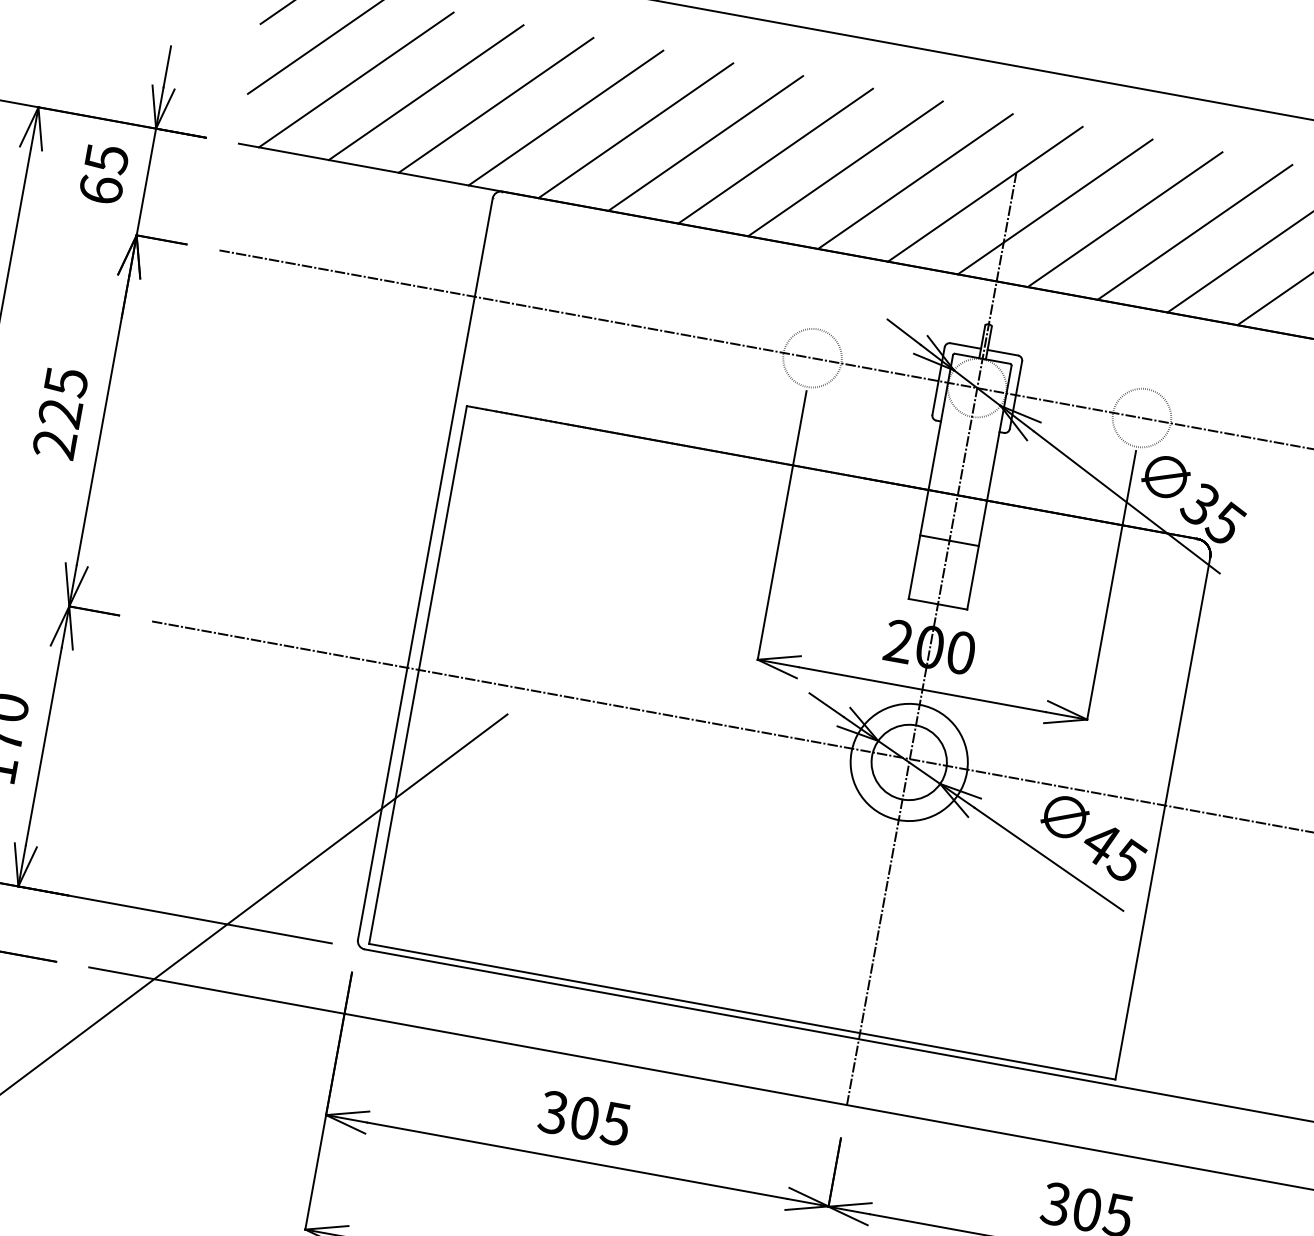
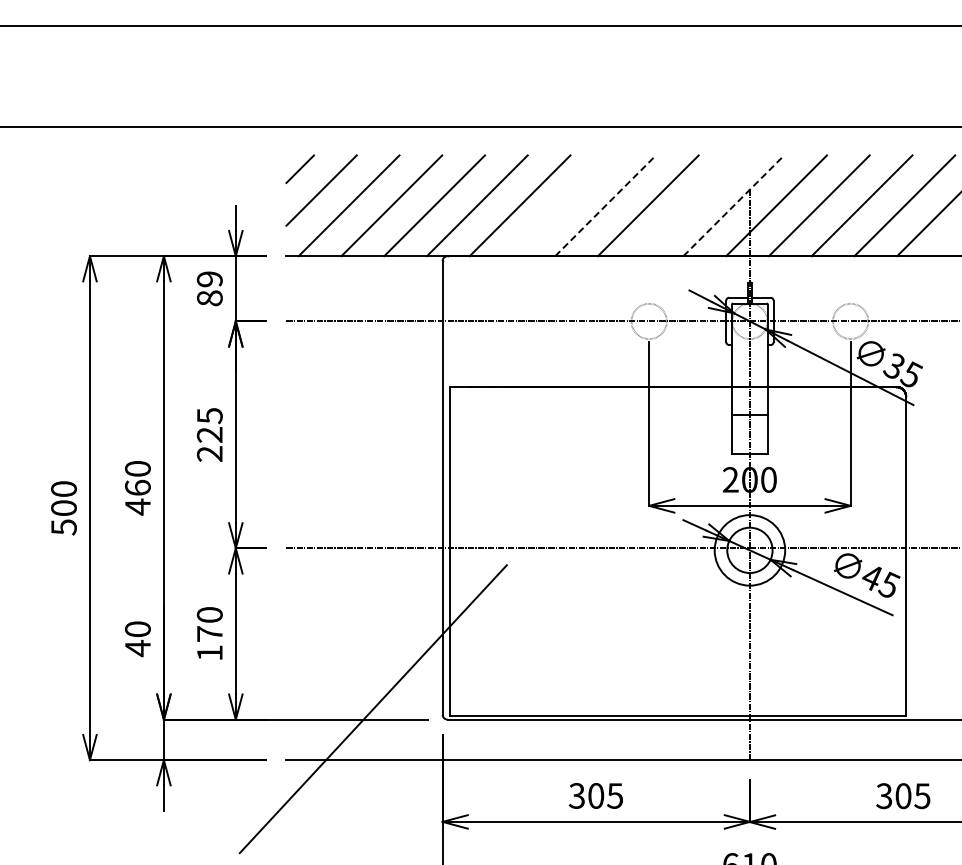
line: (705, 142) -> (562, 205), removed
line: (775, 155) -> (605, 205), solid -> dashed
text: (103, 173) -> (209, 288), 65 -> 89
line: (914, 180) -> (690, 205), removed
line: (986, 193) -> (734, 205), solid -> dashed

